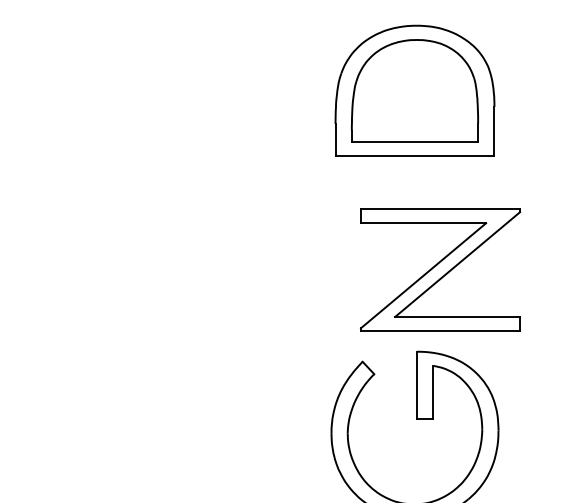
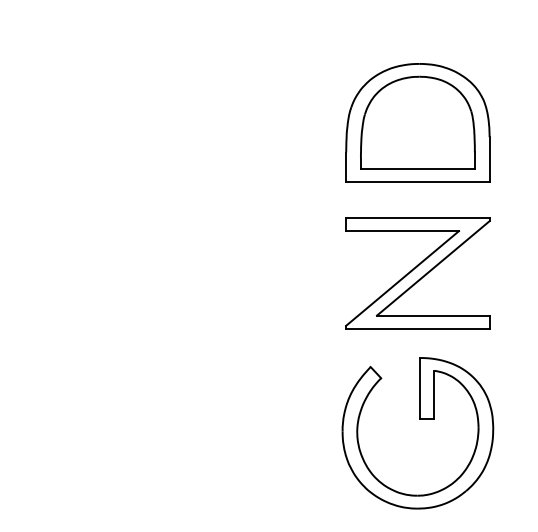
part: (440, 270) -> (417, 273), moved

